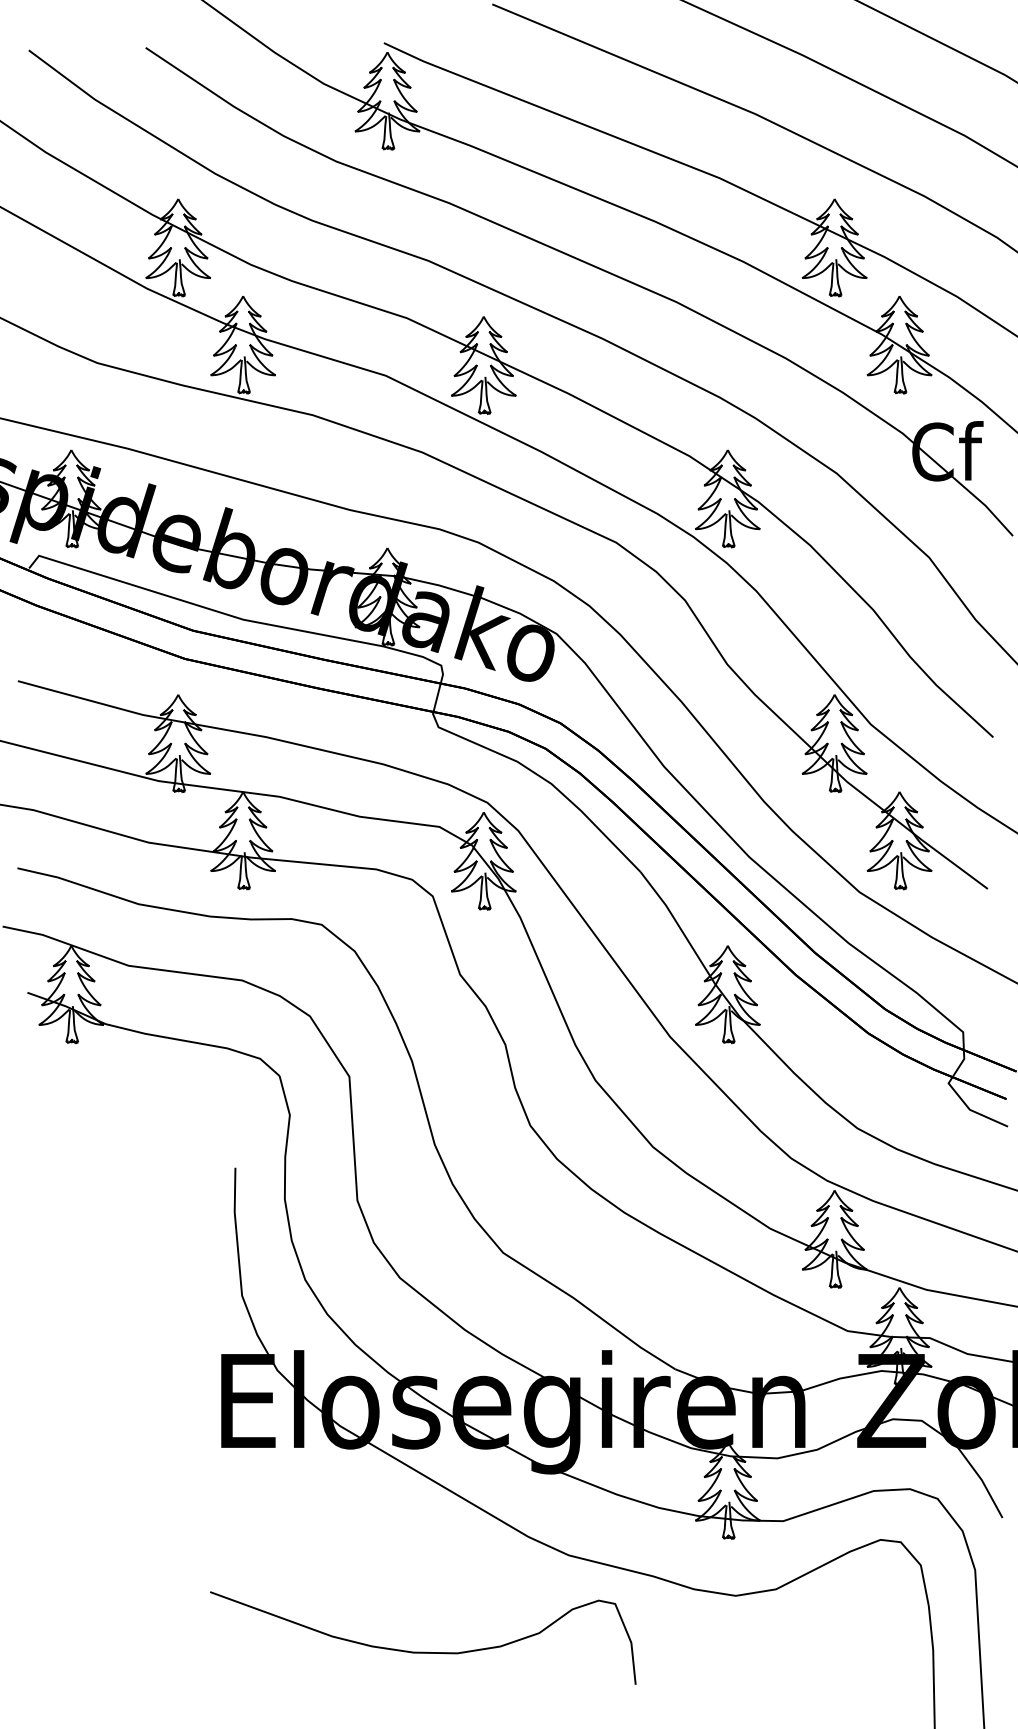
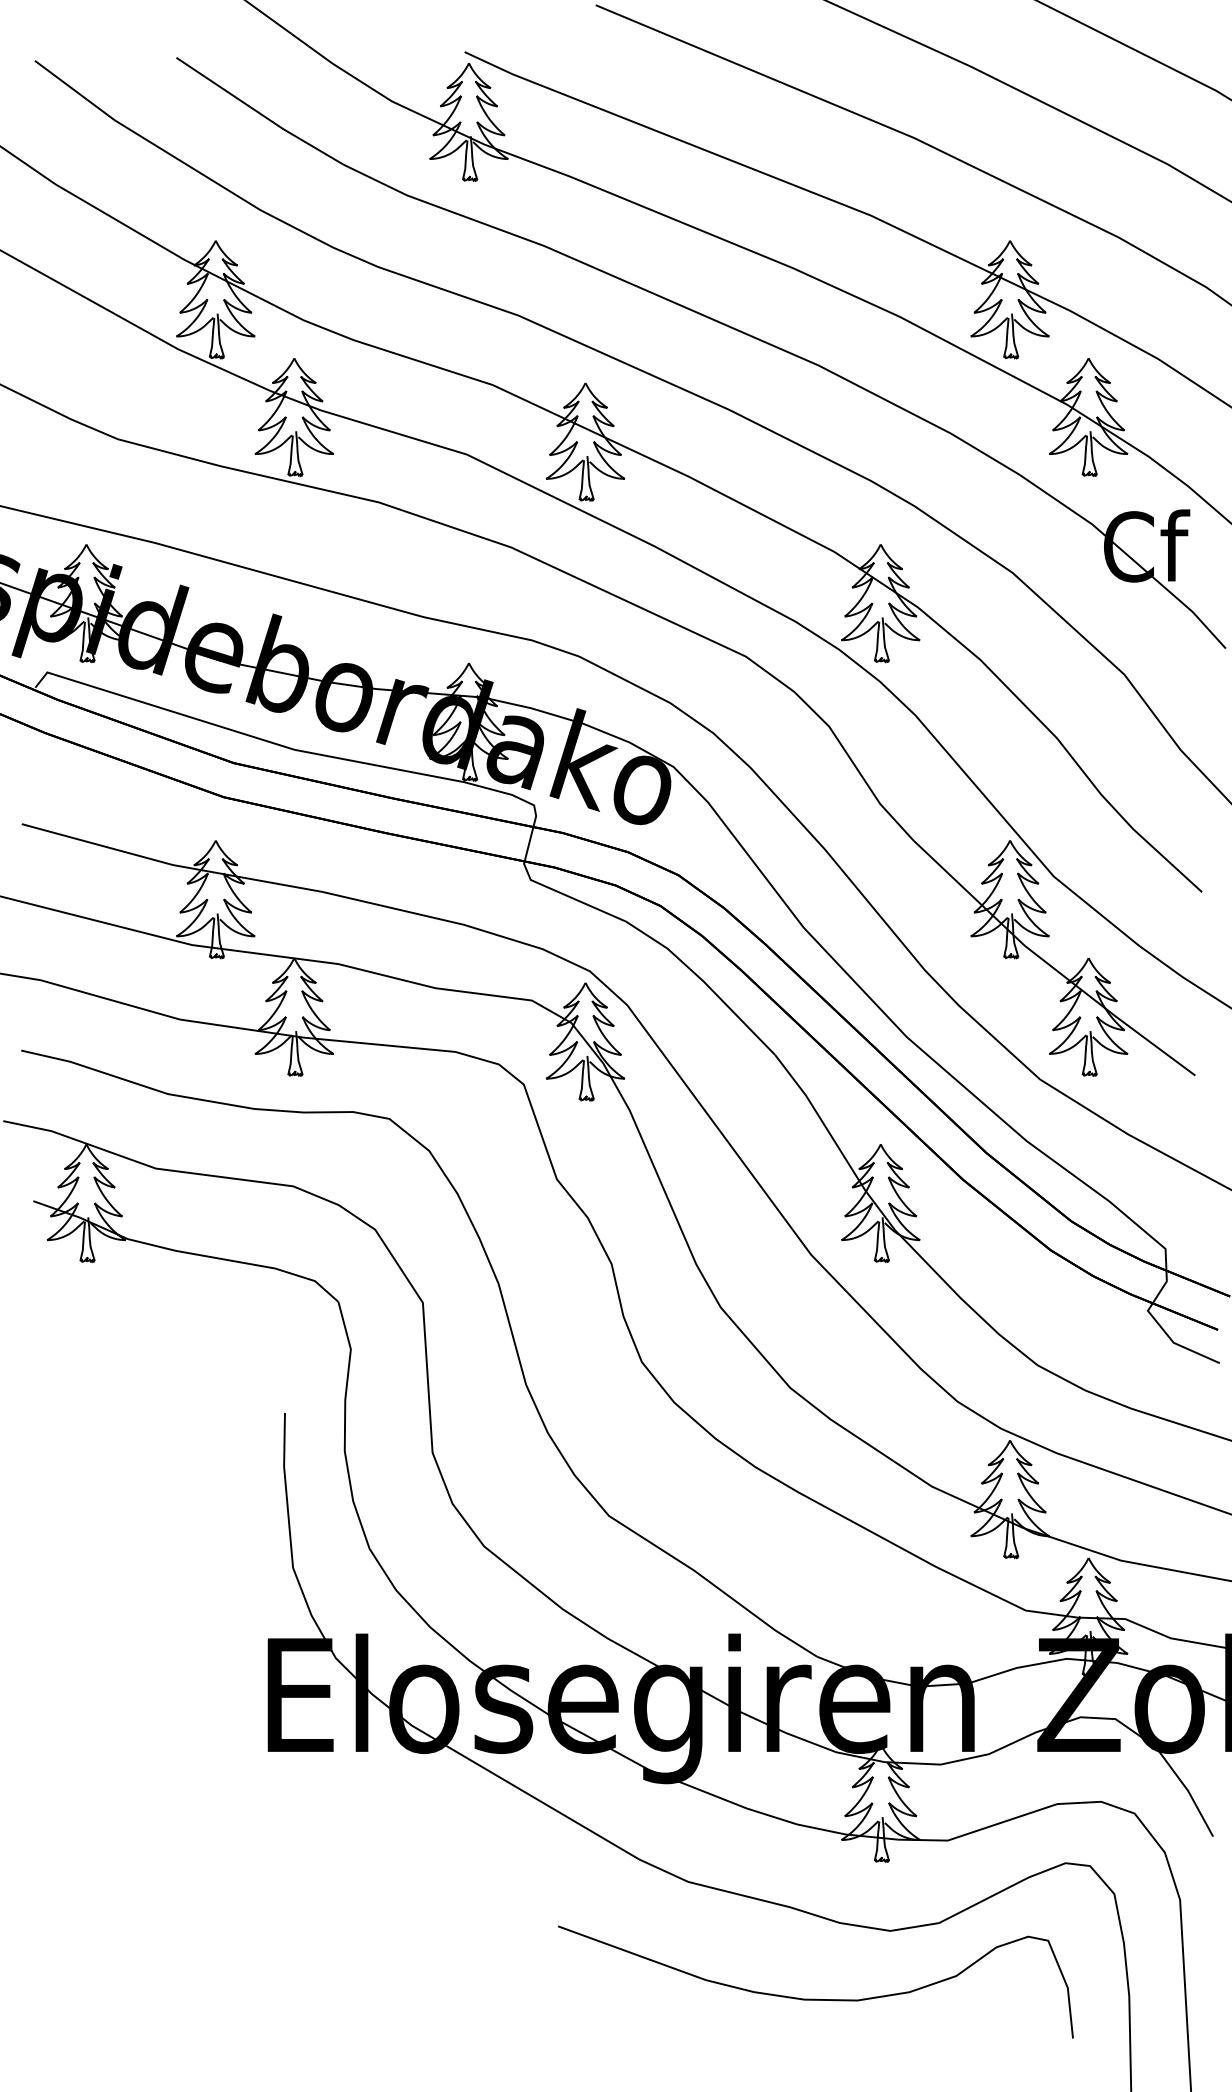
curve: (423, 1651) -> (816, 1998), moved

